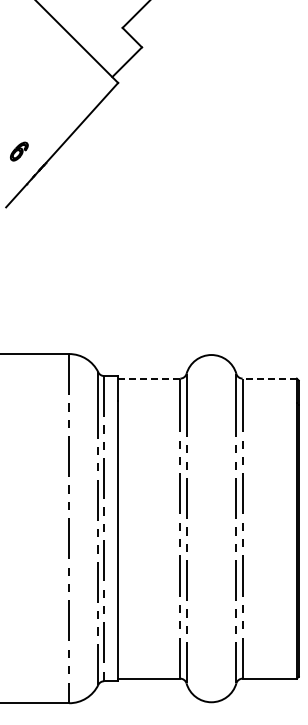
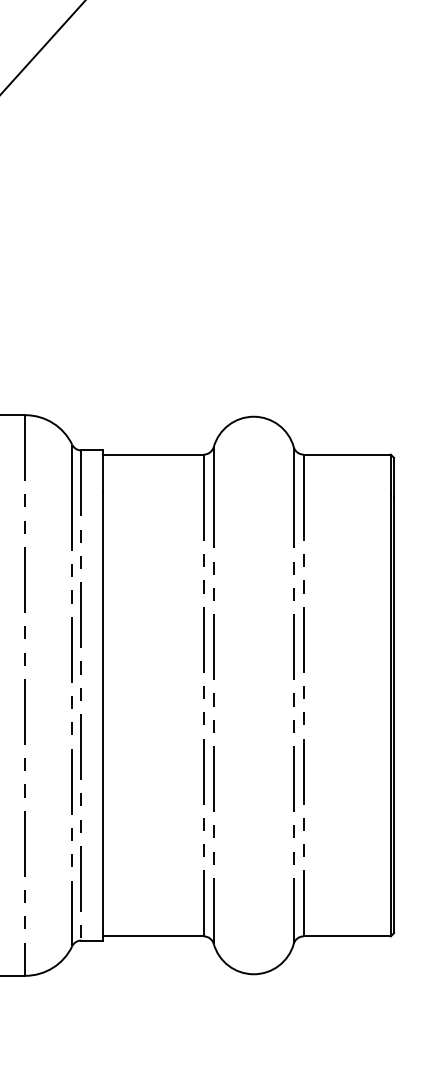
line: (148, 378) -> (152, 454), dashed -> solid
line: (269, 378) -> (346, 454), dashed -> solid

